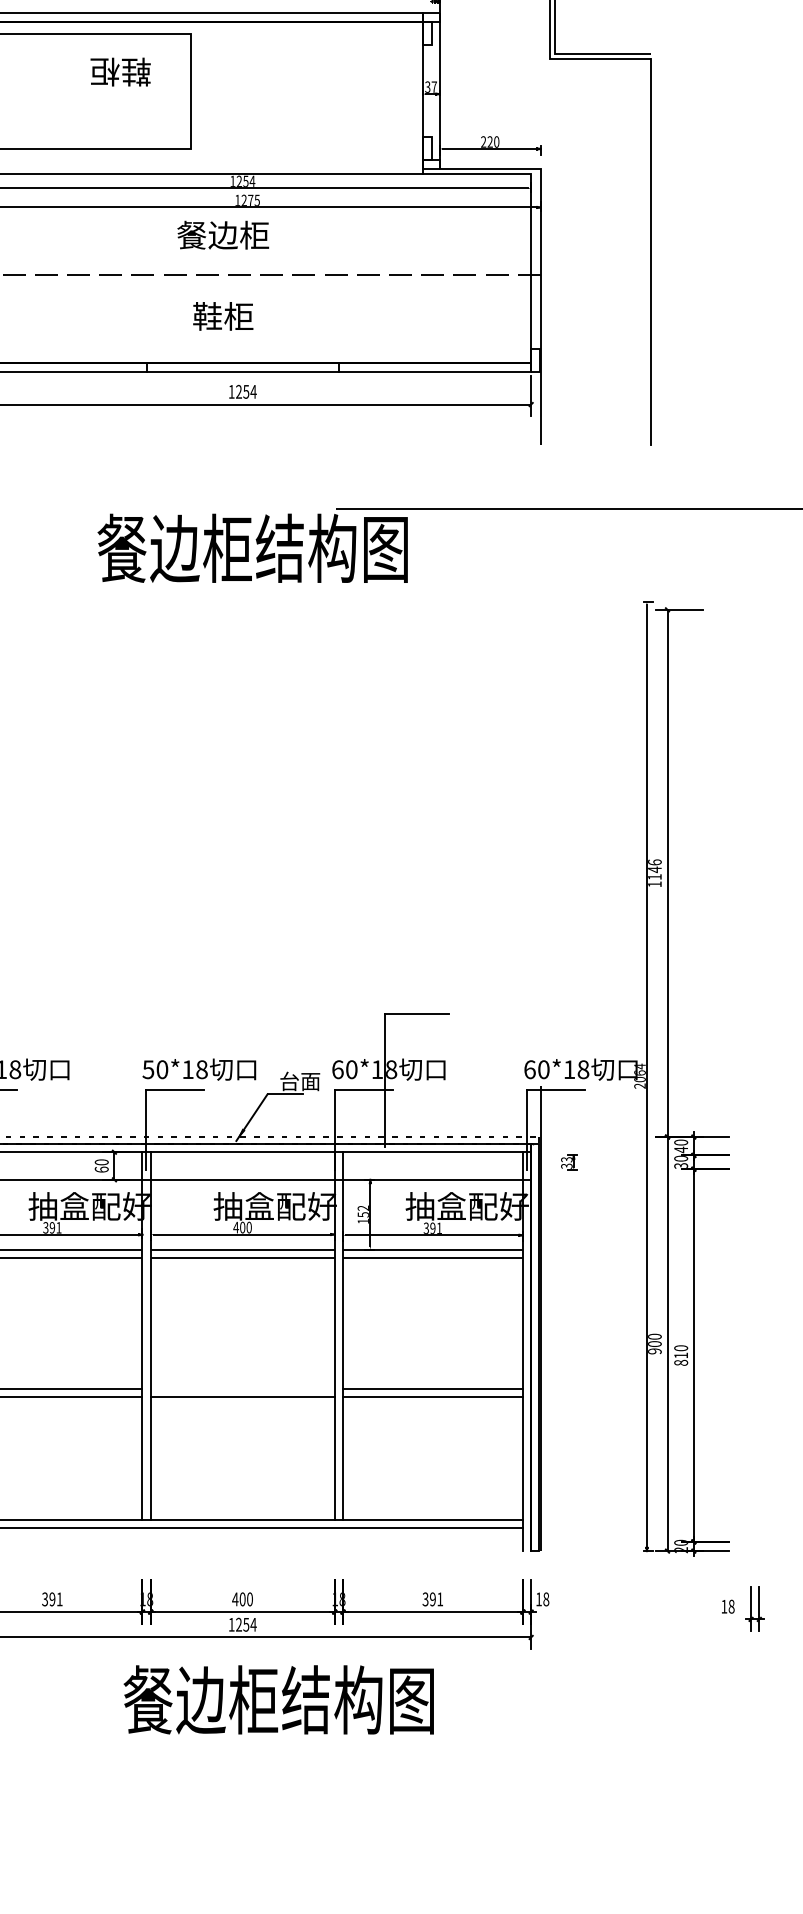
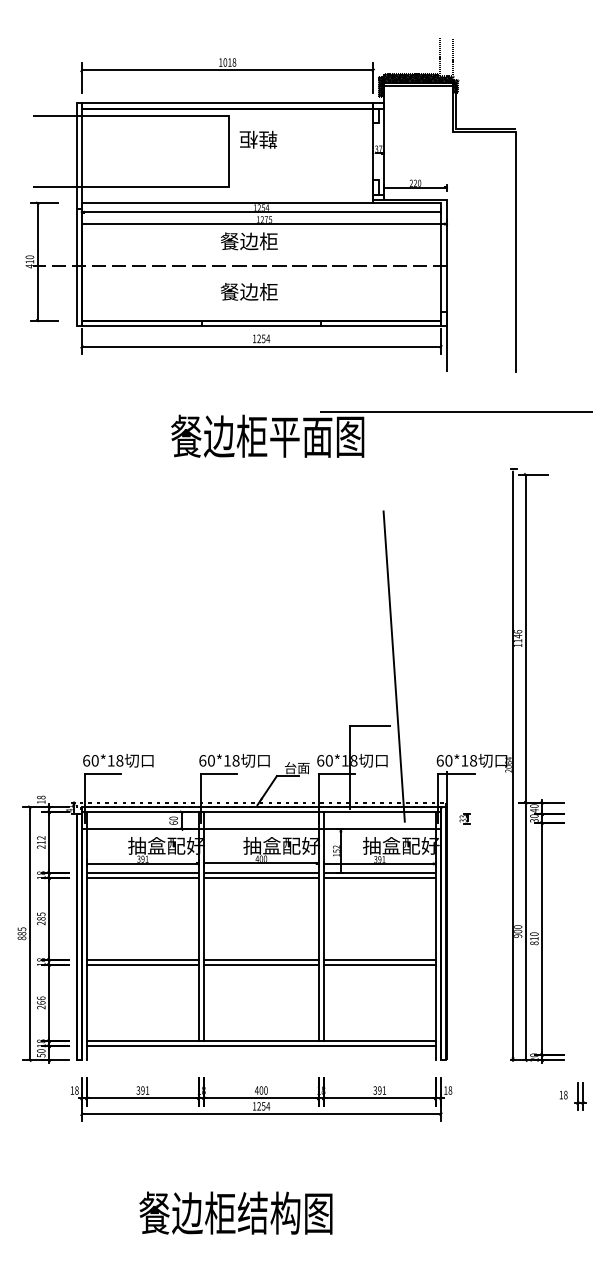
text: (120, 71) -> (258, 139), moved
text: (221, 315) -> (248, 291), 鞋柜 -> 餐边柜
text: (305, 547) -> (300, 435), 餐边柜结构图 -> 餐边柜平面图
line: (454, 918) -> (393, 666), added
text: (148, 1069) -> (202, 760), 50*18 -> 60*18
line: (242, 1388) -> (261, 959), added
text: (278, 1698) -> (235, 1212), moved

